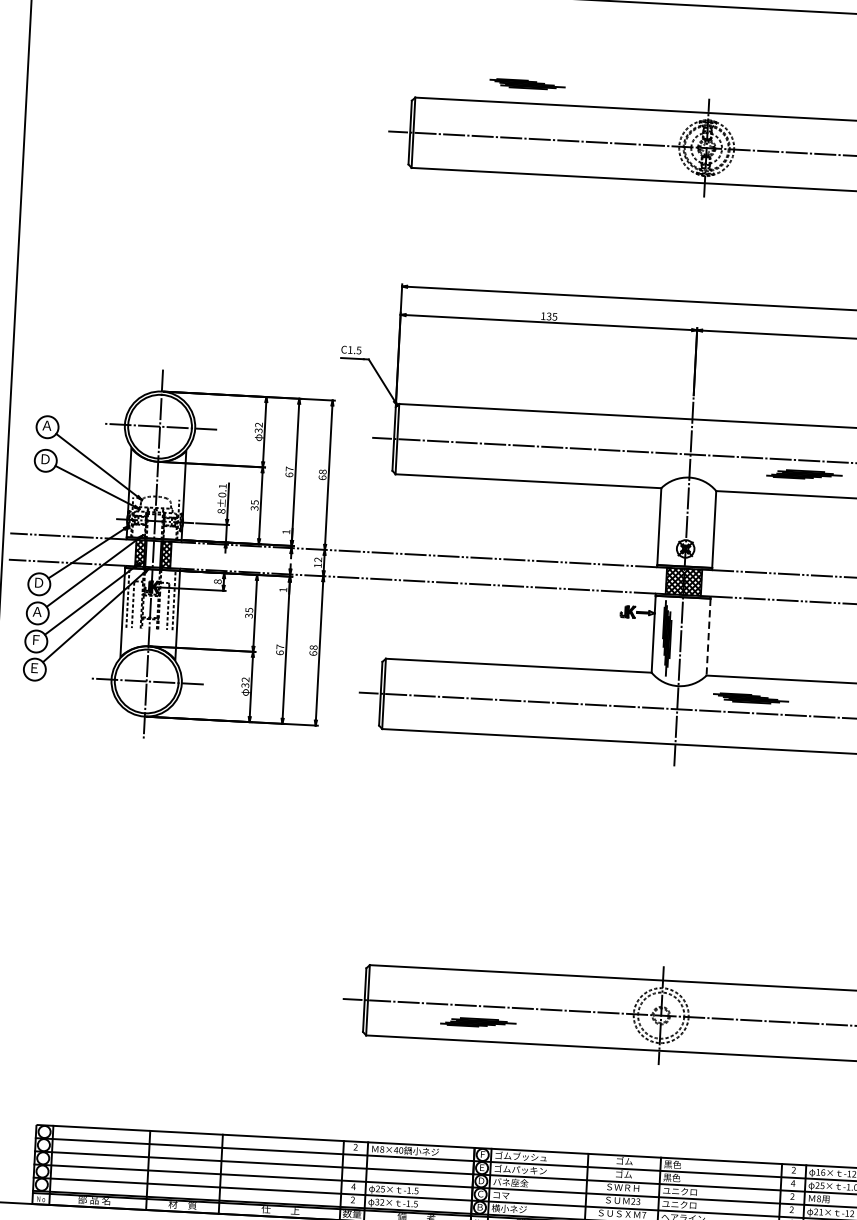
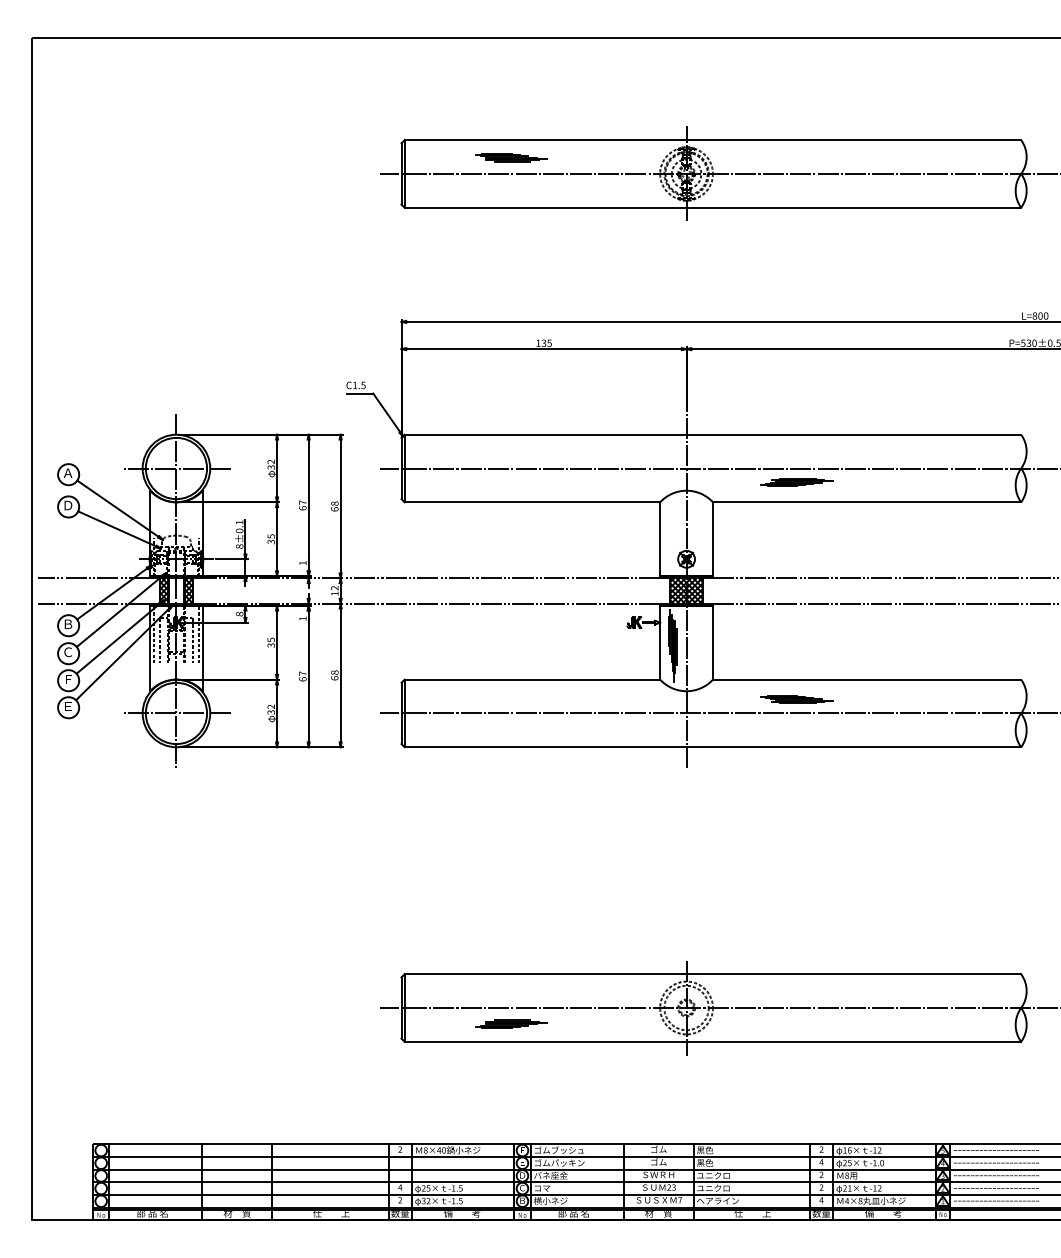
part: (527, 84) -> (511, 157), moved
text: (39, 582) -> (68, 623), Ｄ -> Ｂ
text: (37, 612) -> (68, 652), Ａ -> Ｃ
line: (708, 636) -> (712, 642), dashed -> solid
part: (750, 698) -> (796, 699), moved

